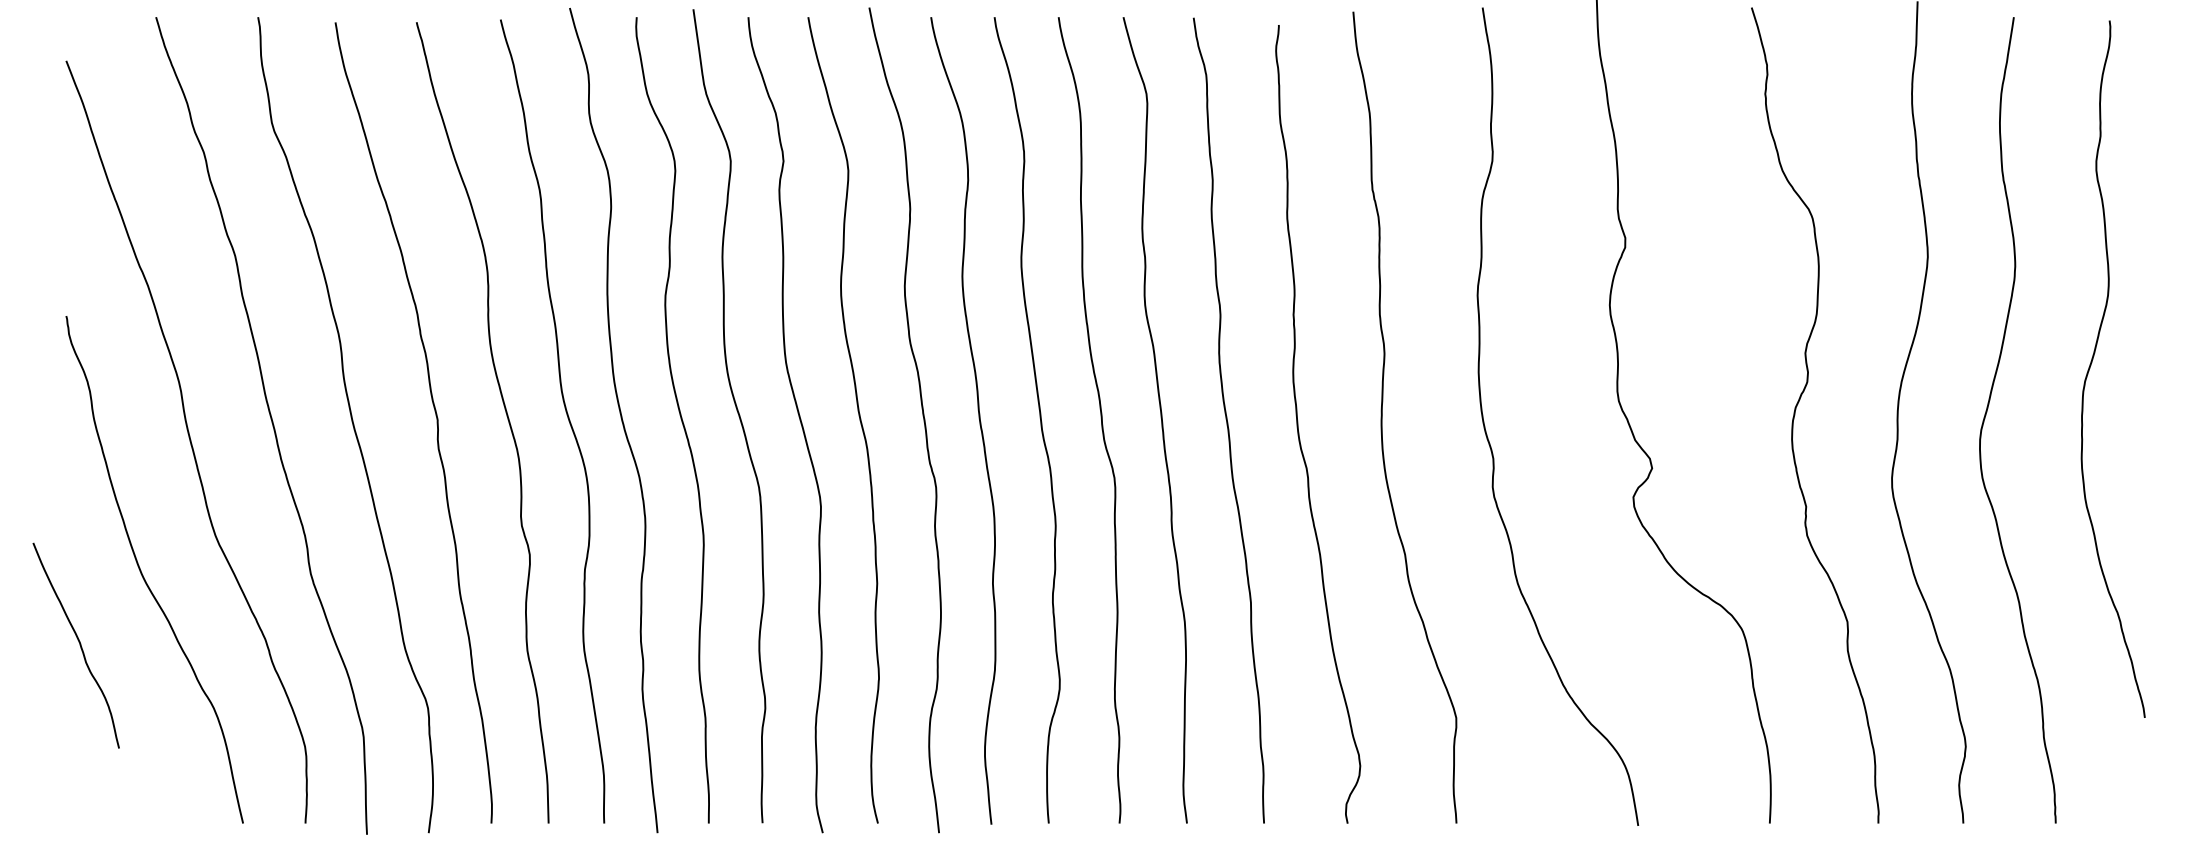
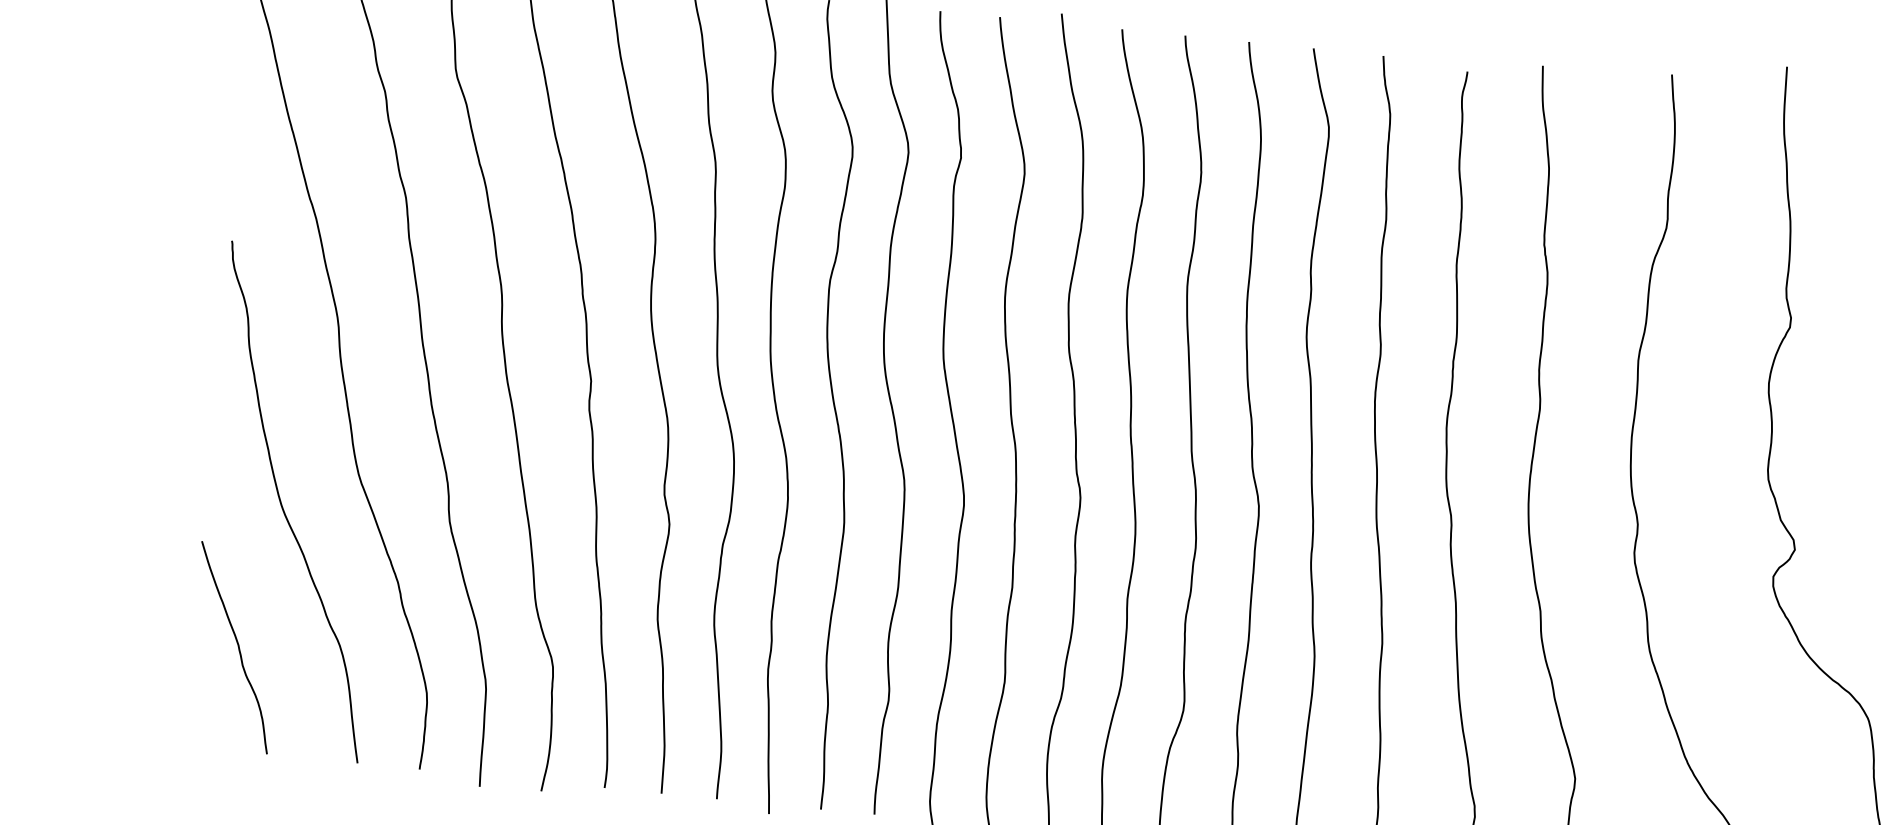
curve: (79, 645) -> (237, 647), moved

